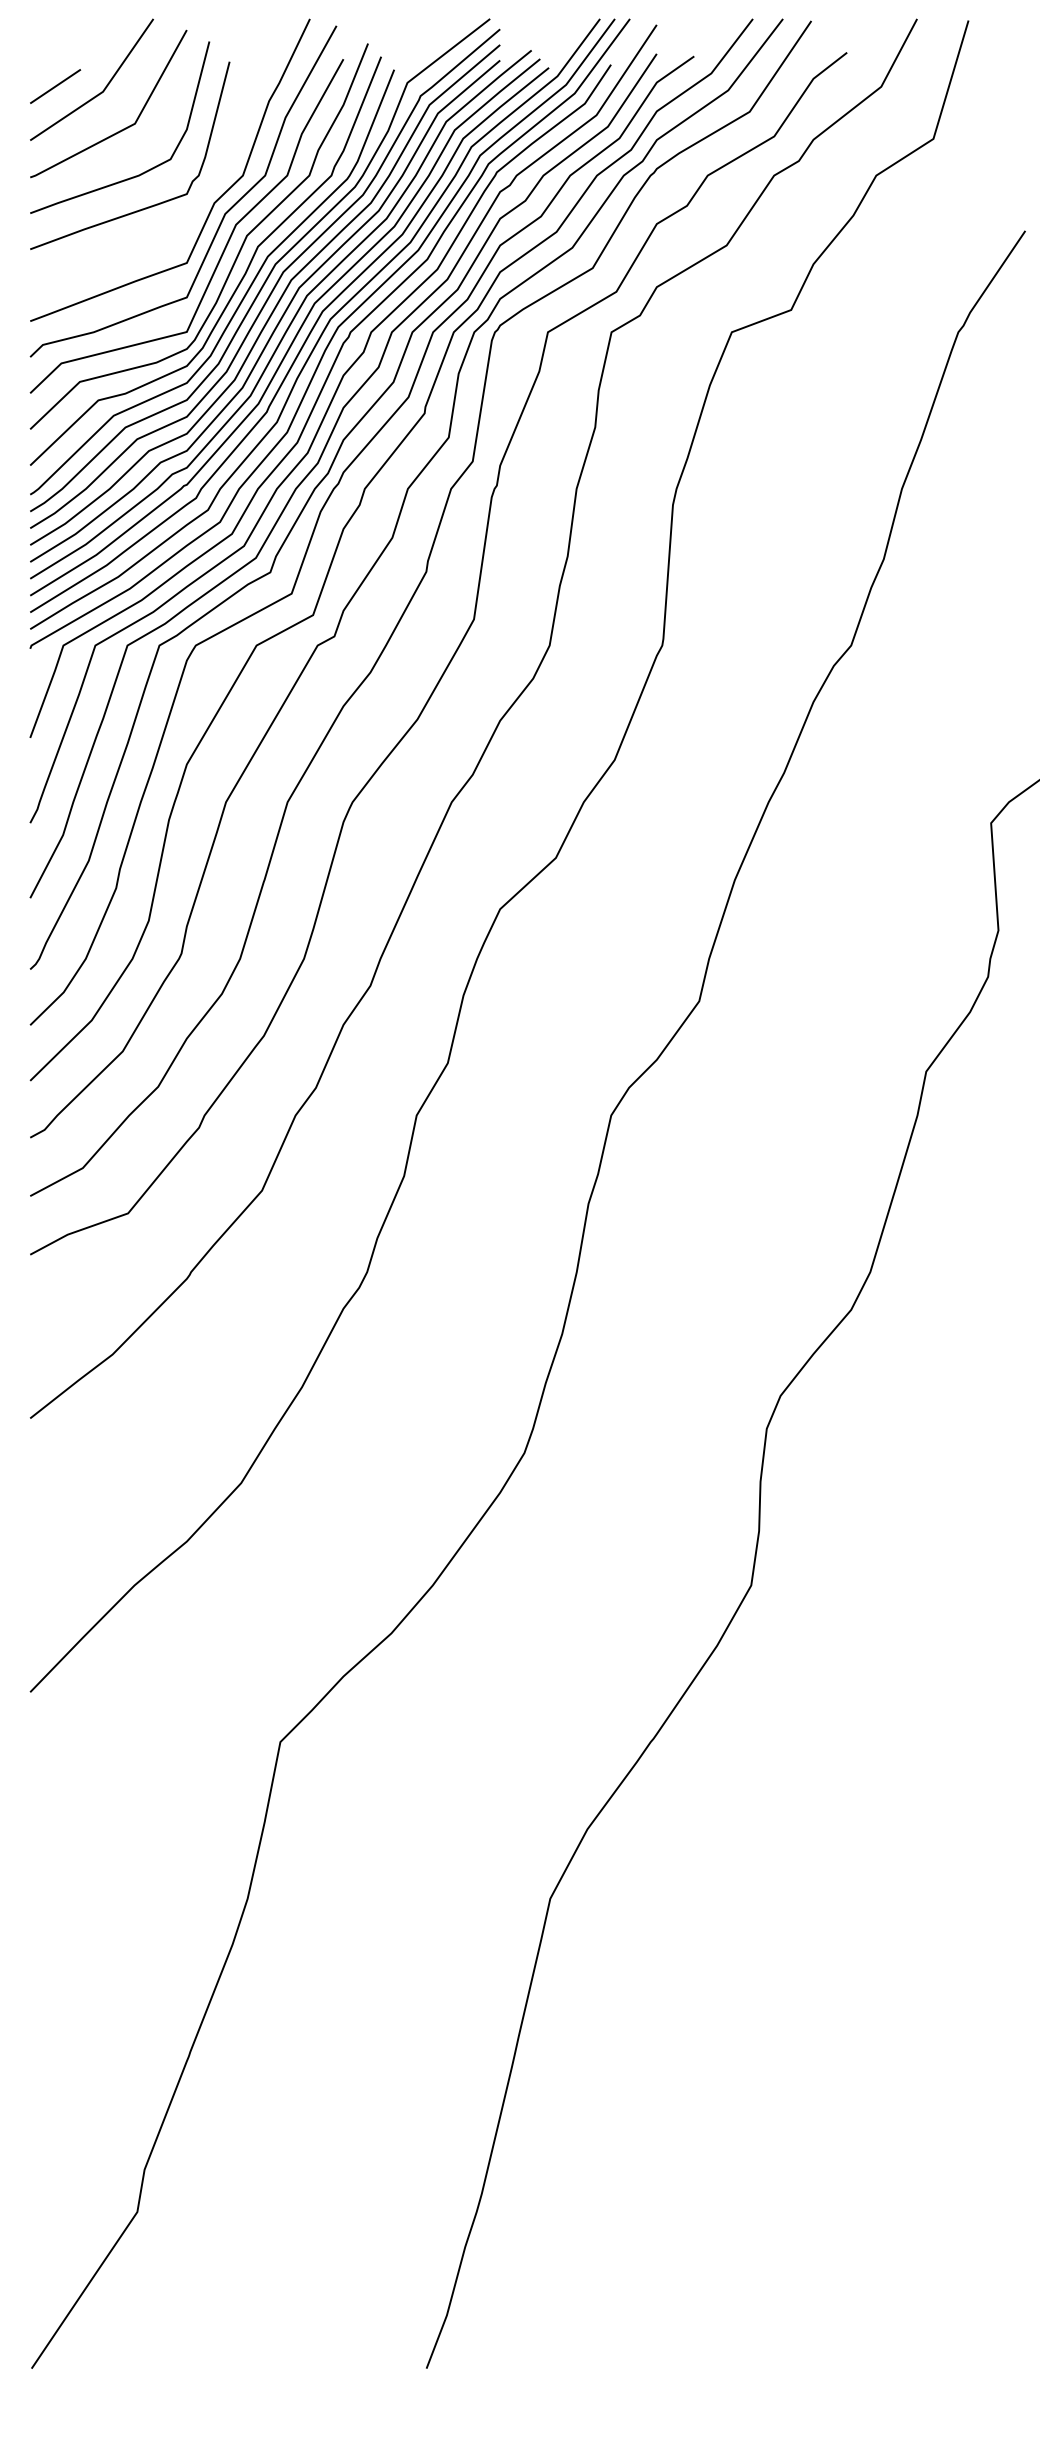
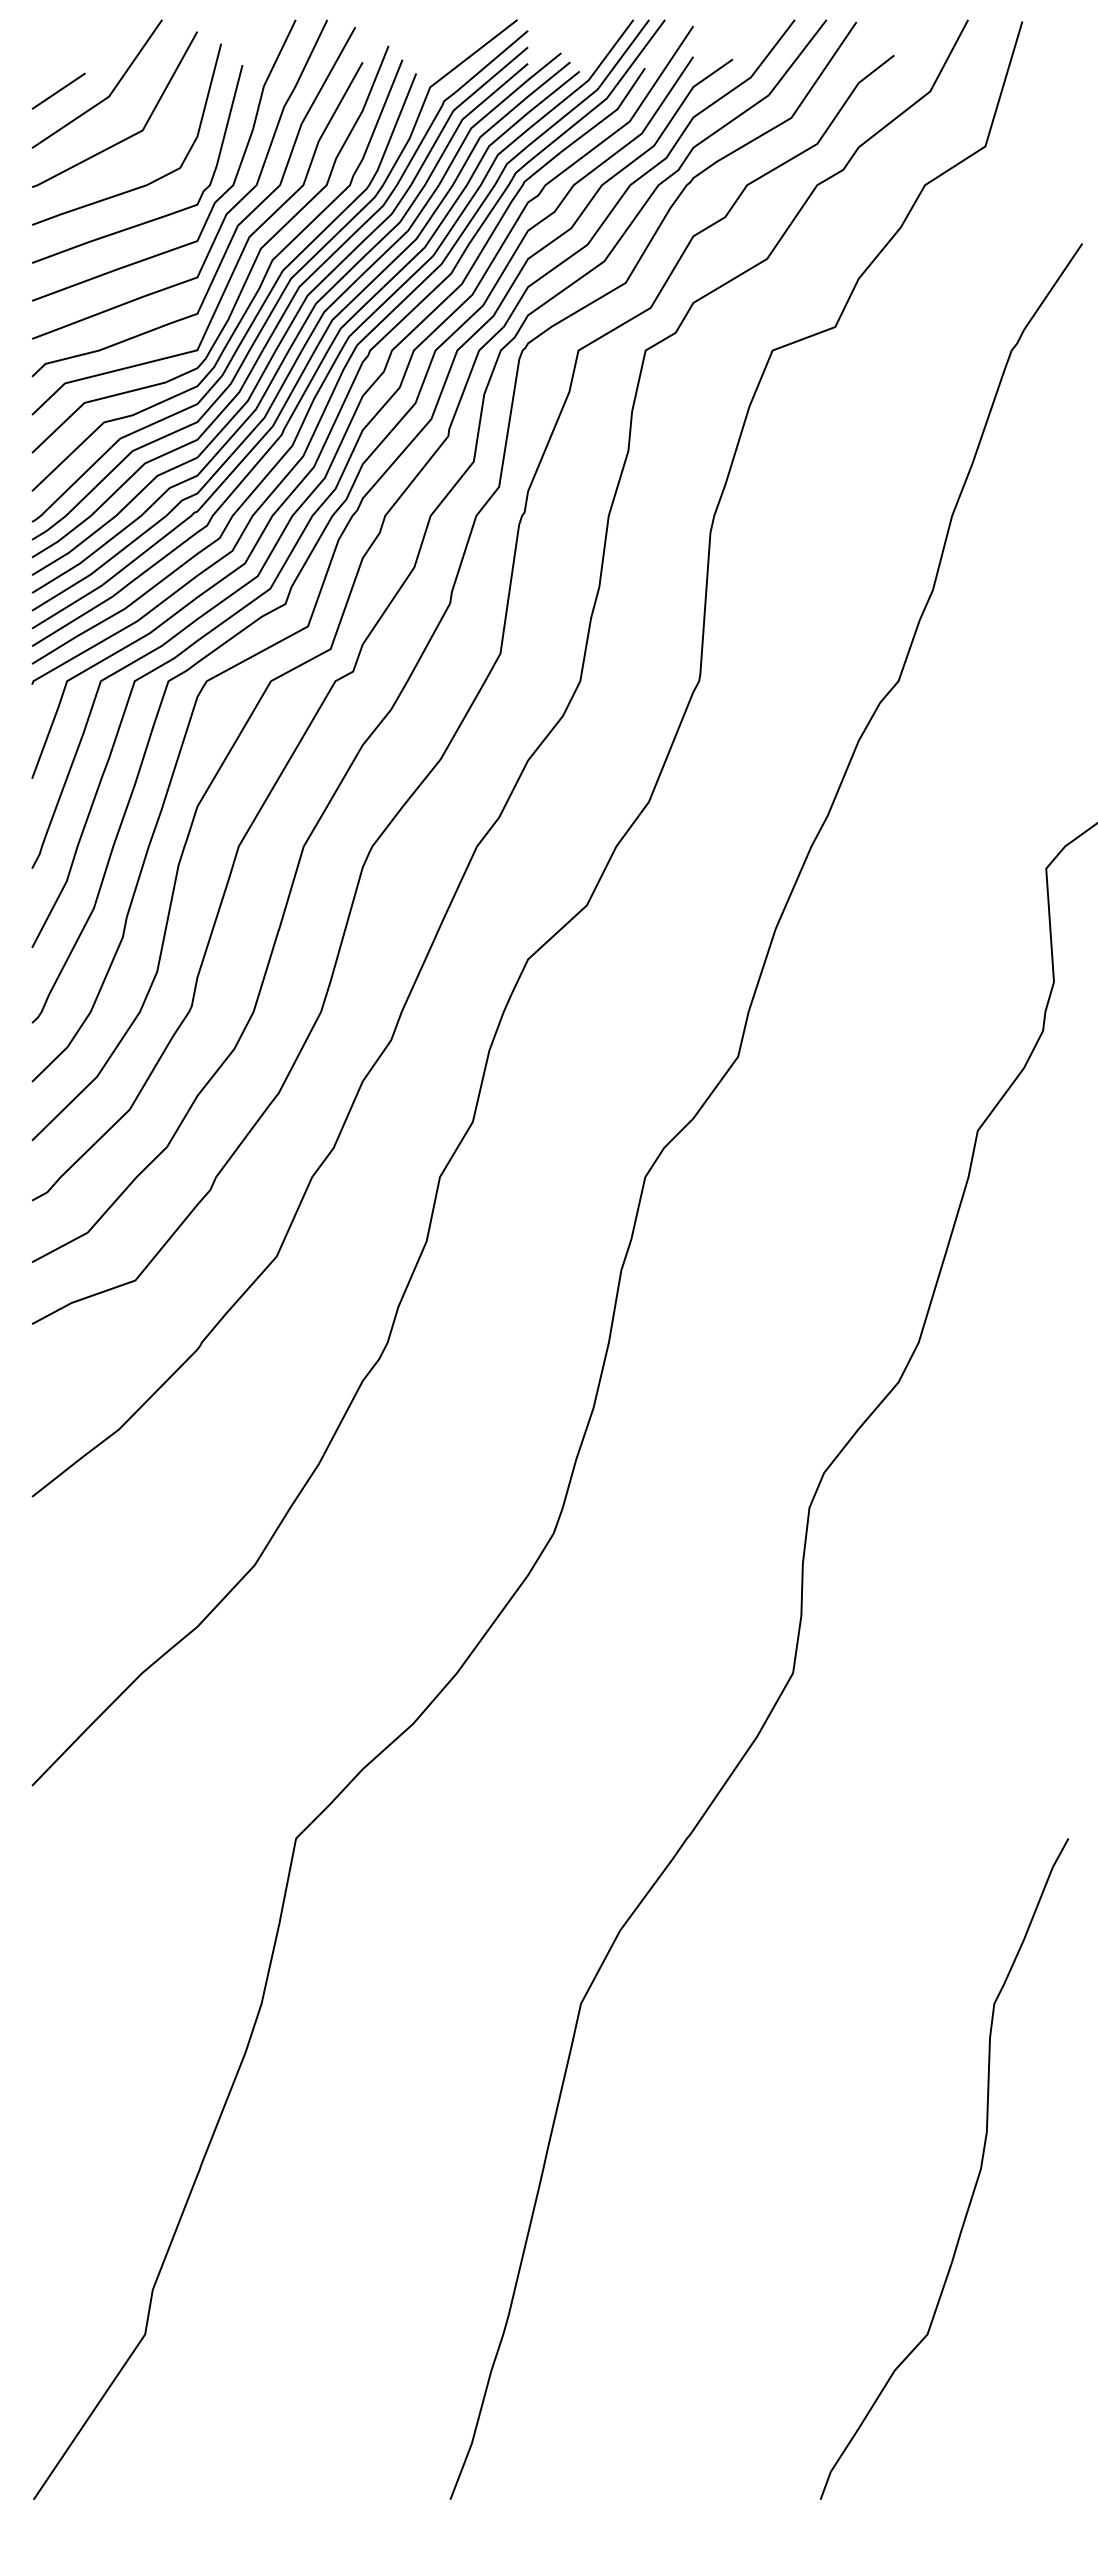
curve: (203, 191) -> (214, 201), added
curve: (925, 2065) -> (976, 2179), added

